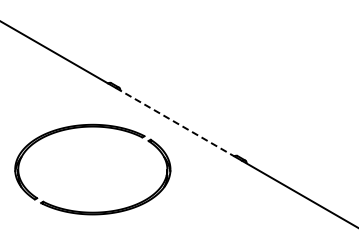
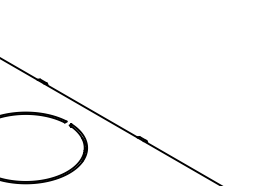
line: (175, 122) -> (91, 110), dashed -> solid

